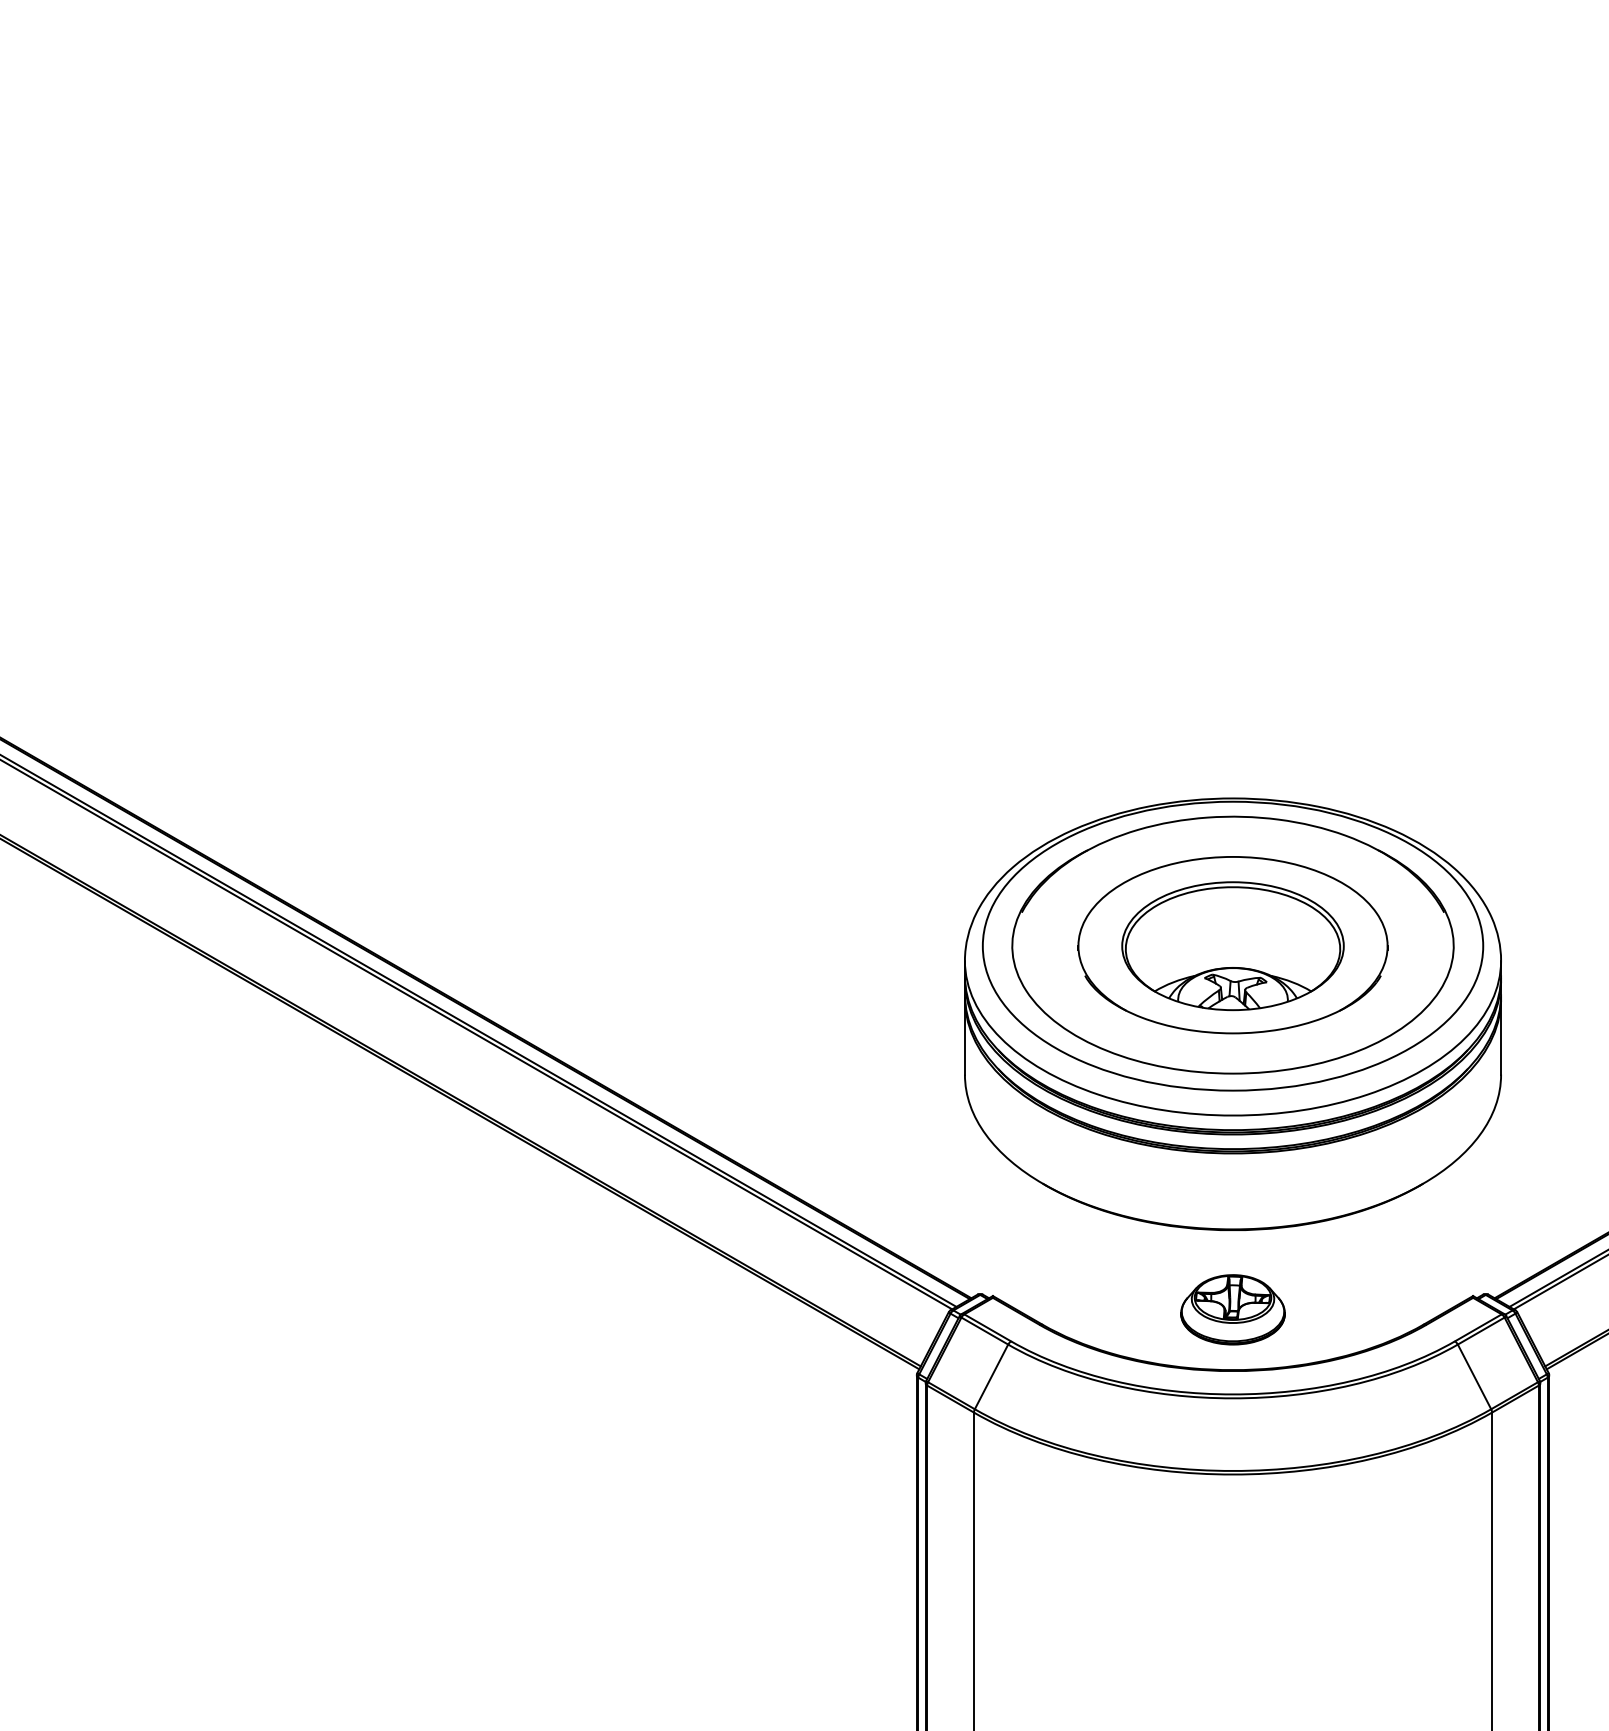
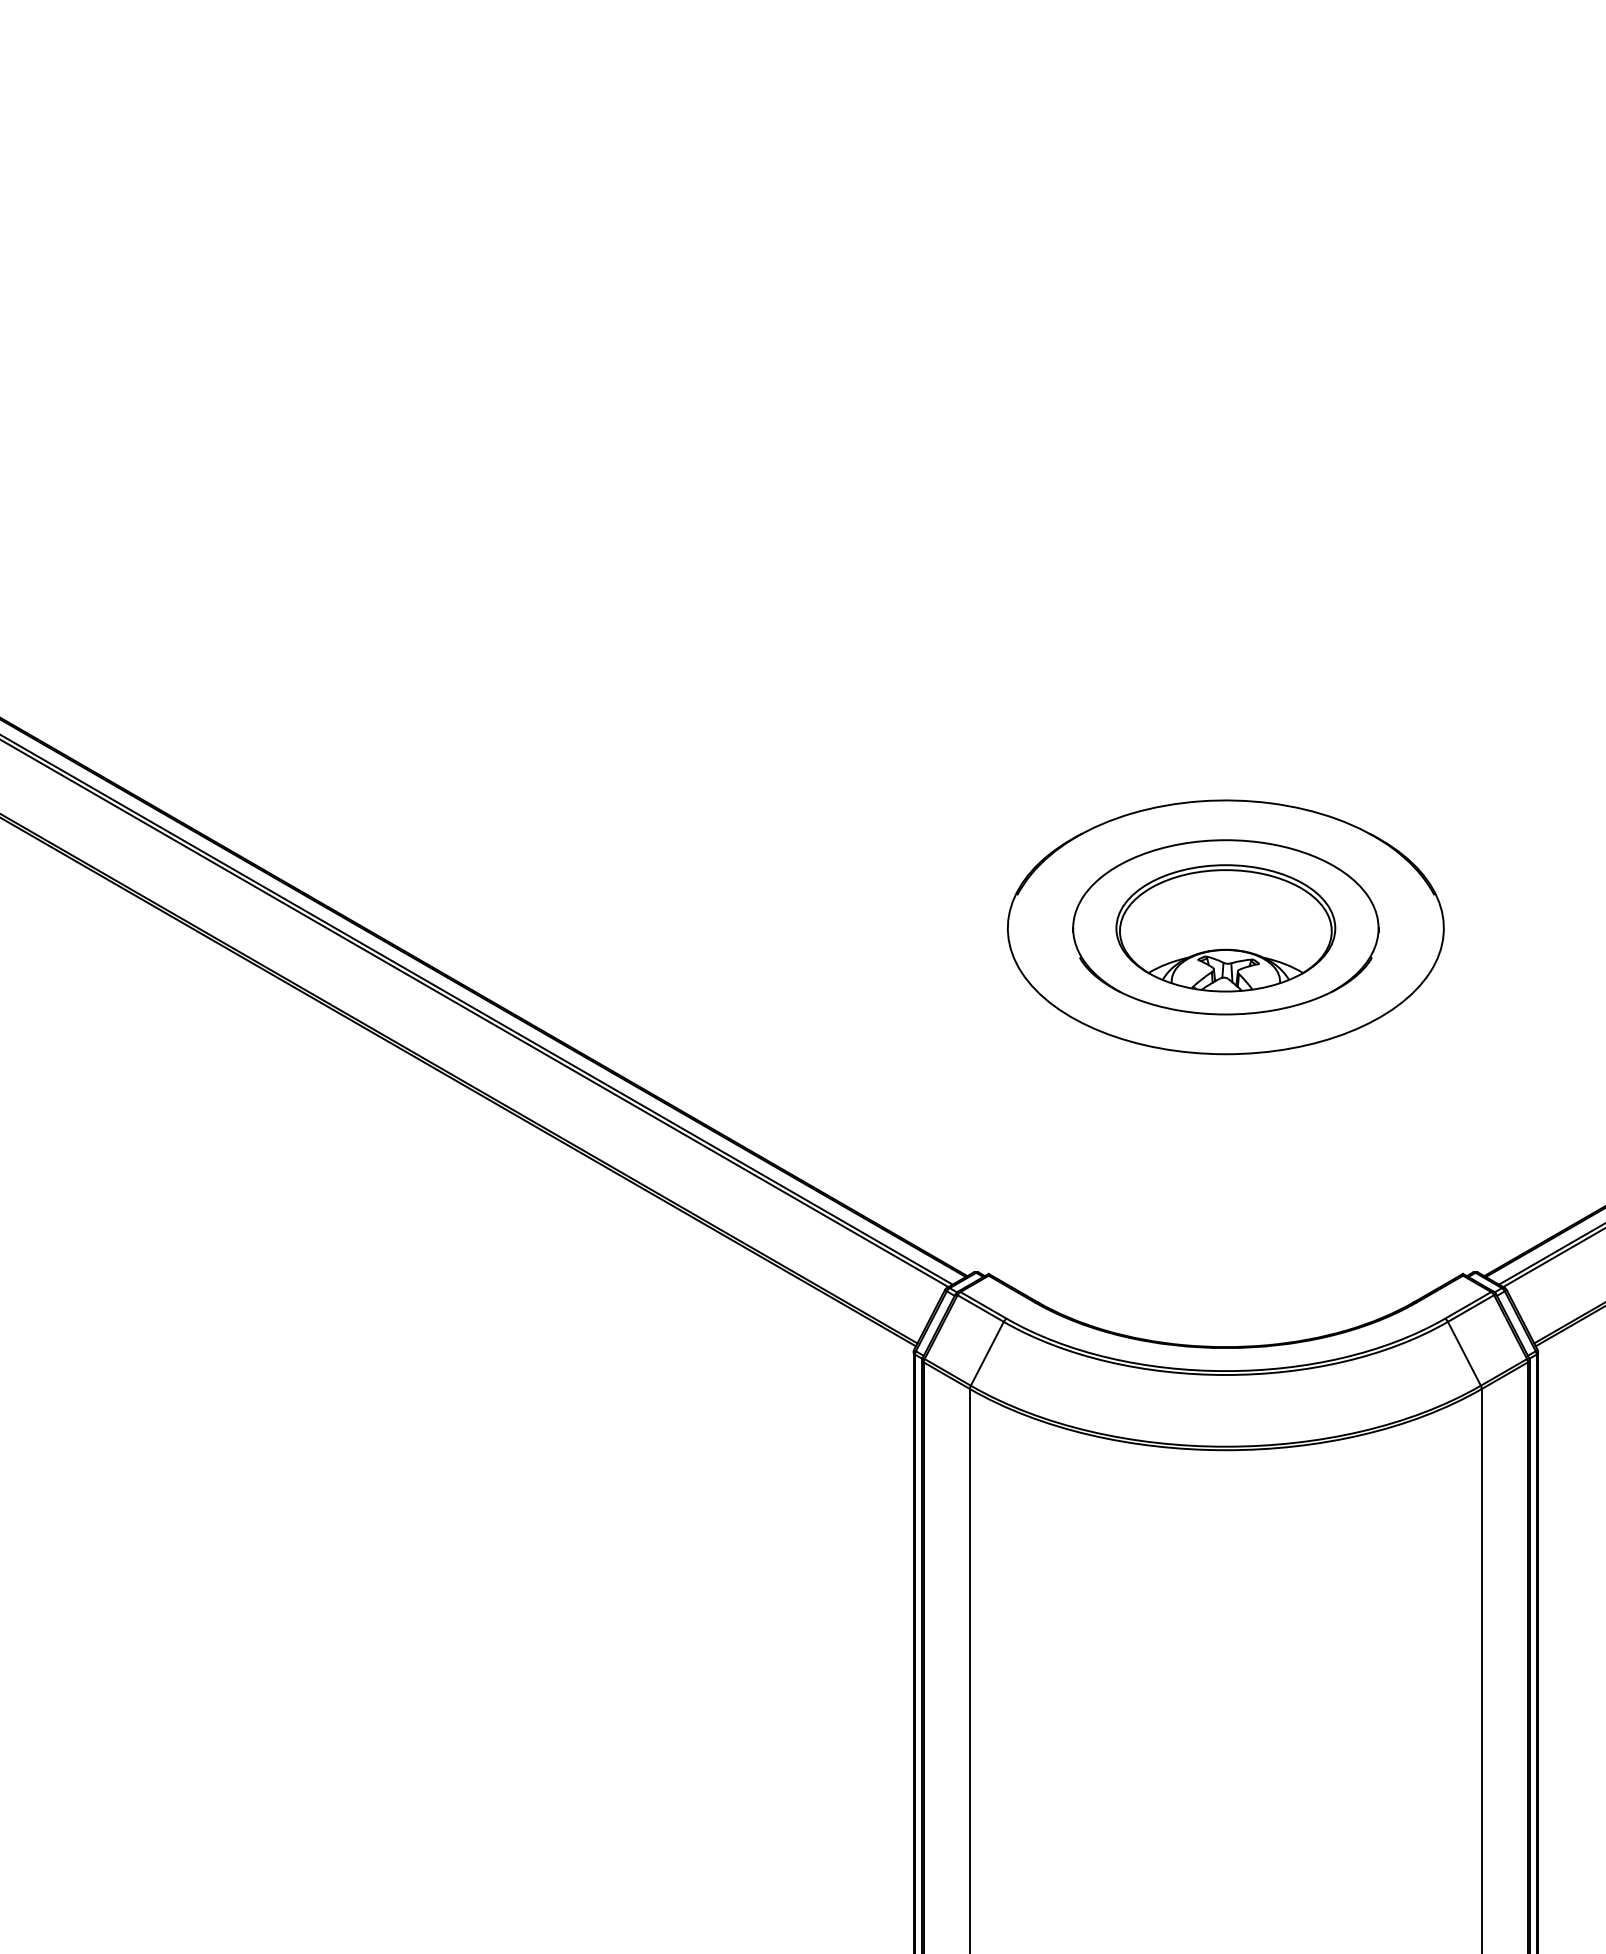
part: (1232, 1014) -> (1225, 995), removed
part: (1232, 1309) -> (1225, 1287), removed

